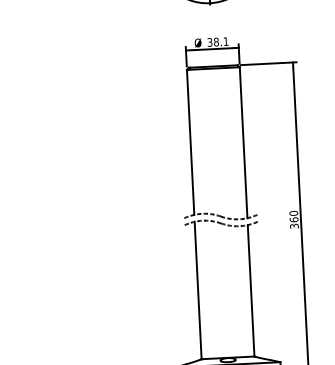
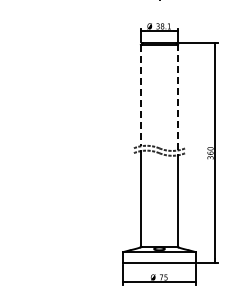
line: (191, 142) -> (141, 95), solid -> dashed
line: (242, 142) -> (177, 97), solid -> dashed

